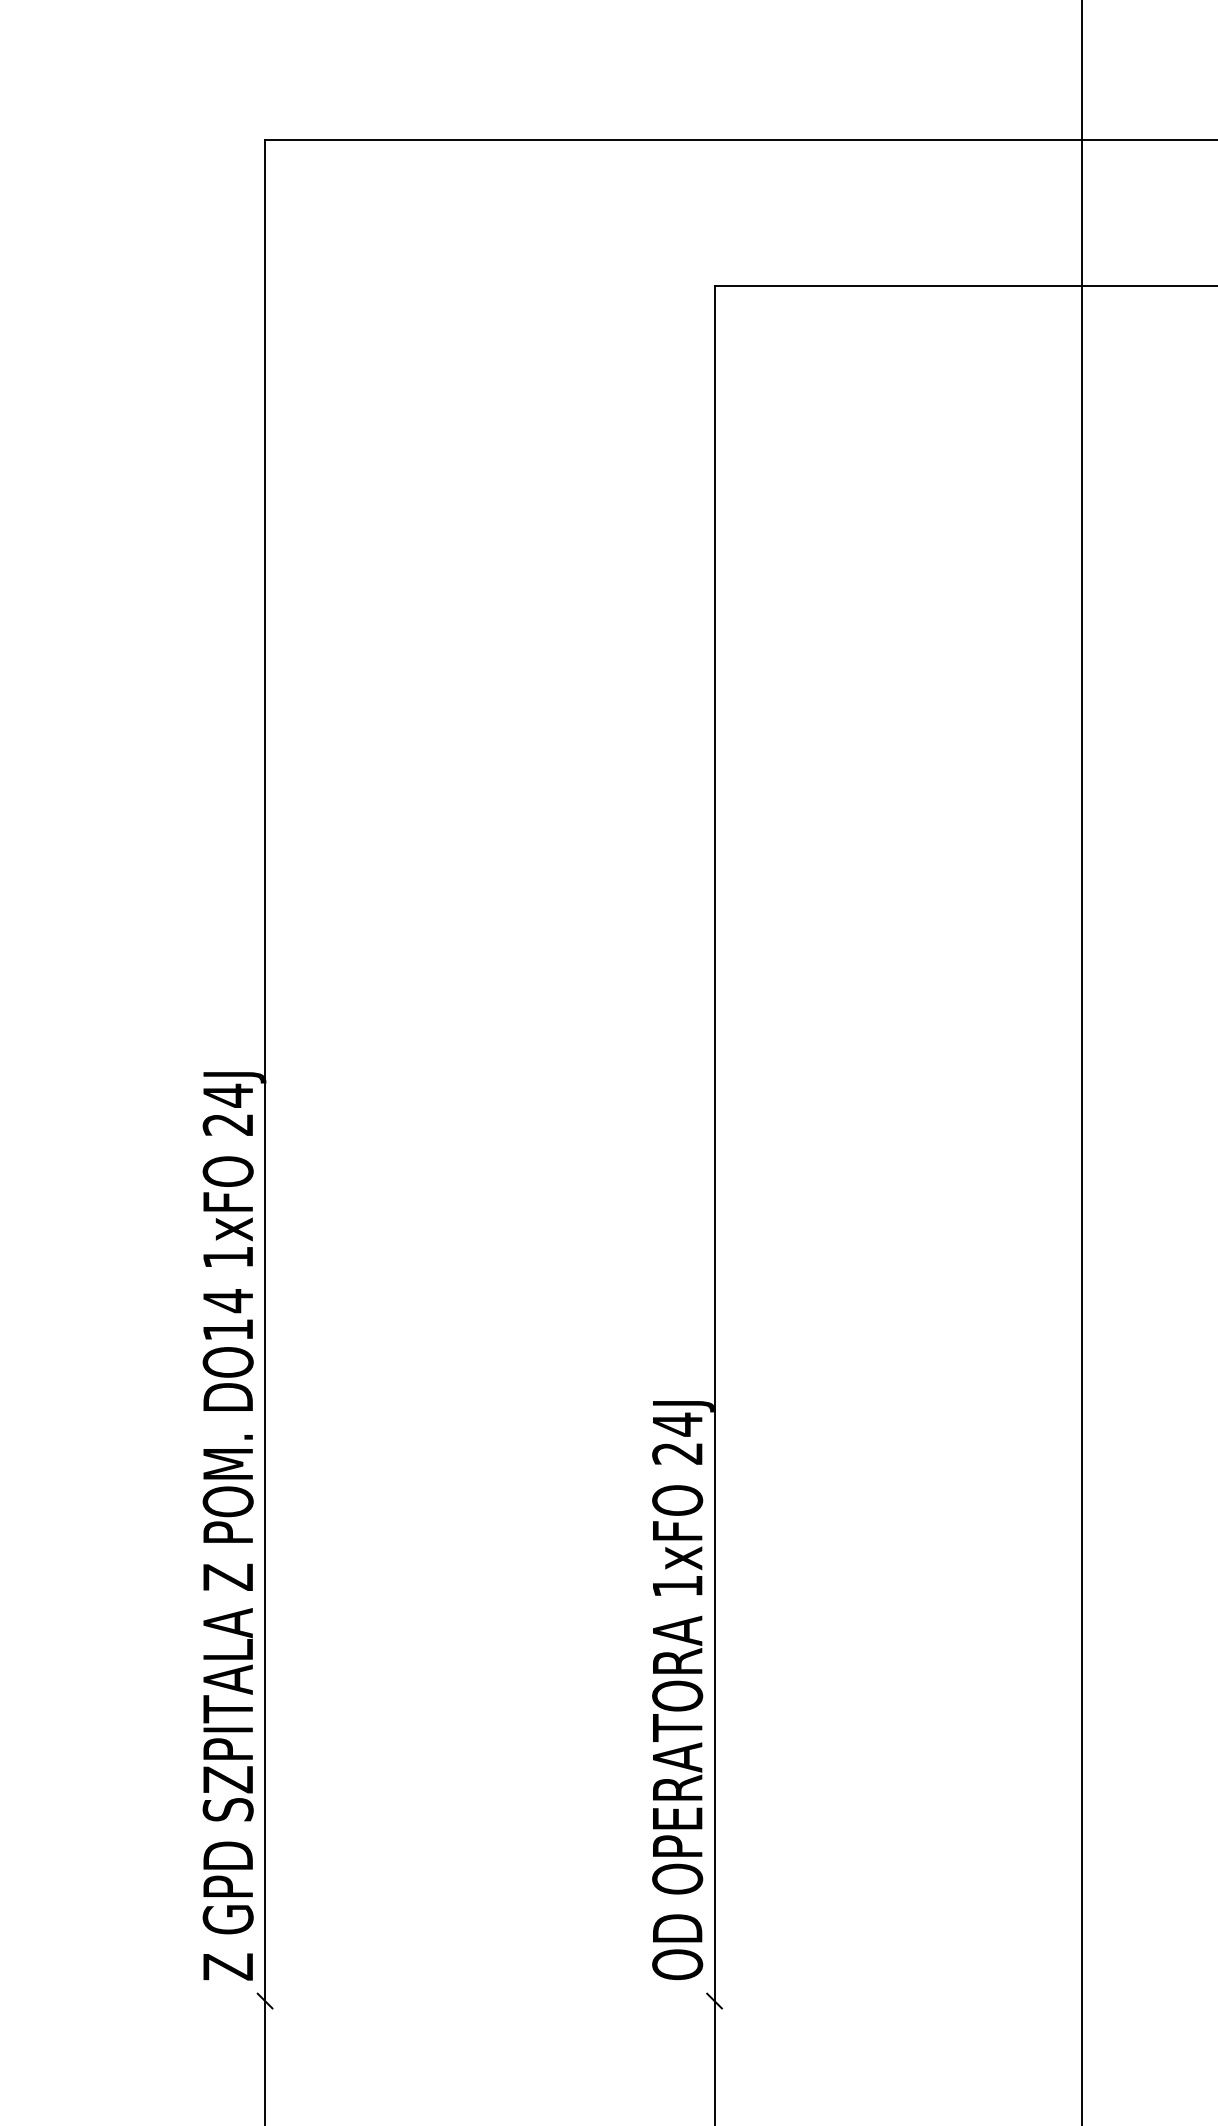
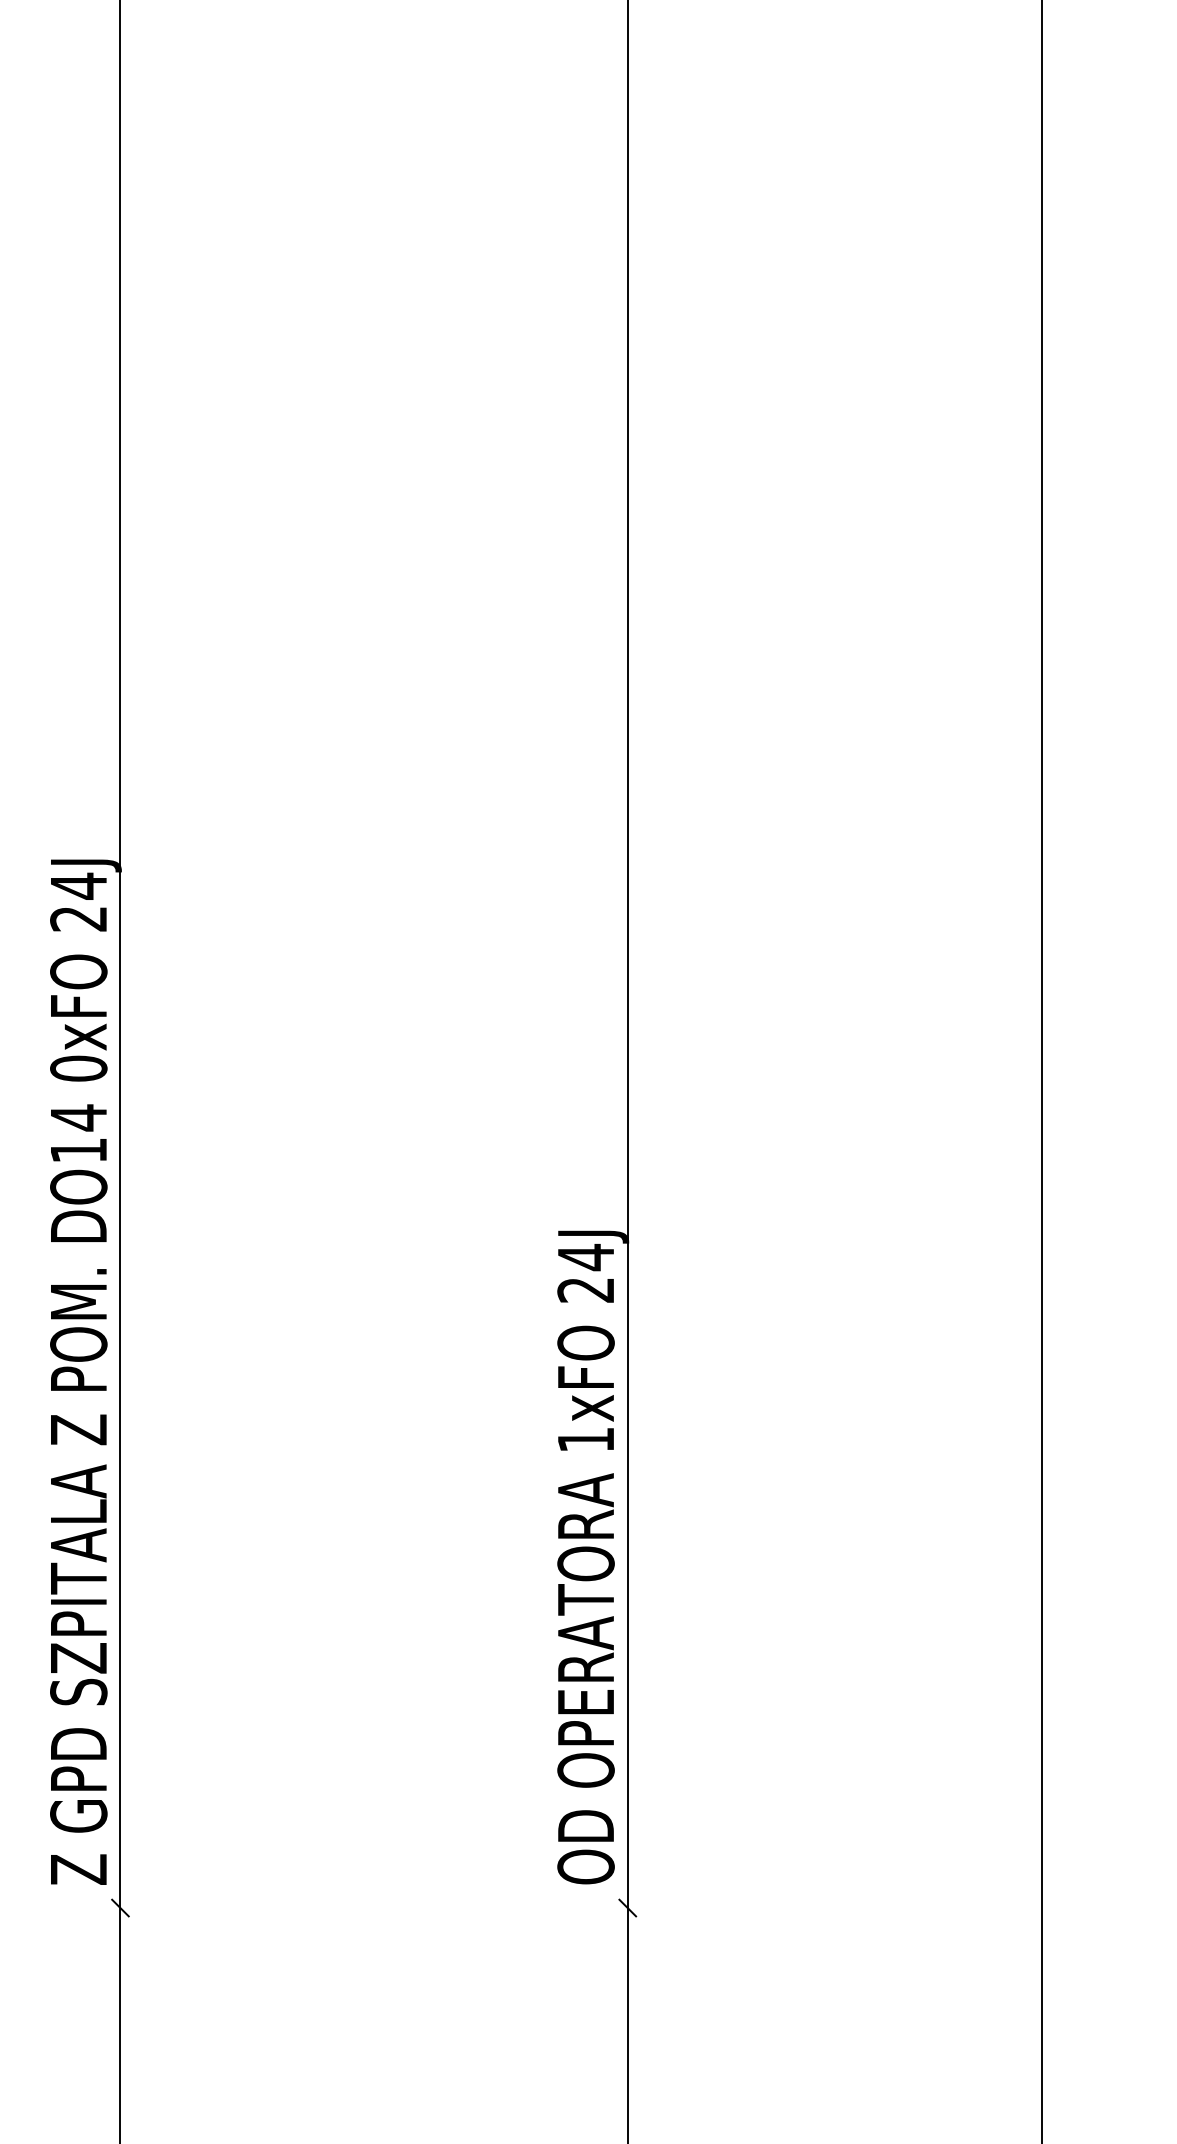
text: (227, 1257) -> (78, 1068), 1xFO -> 0xFO

